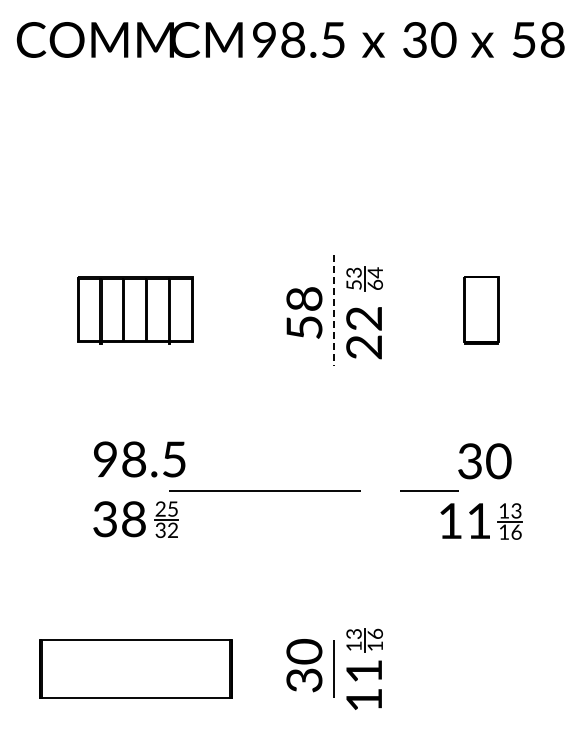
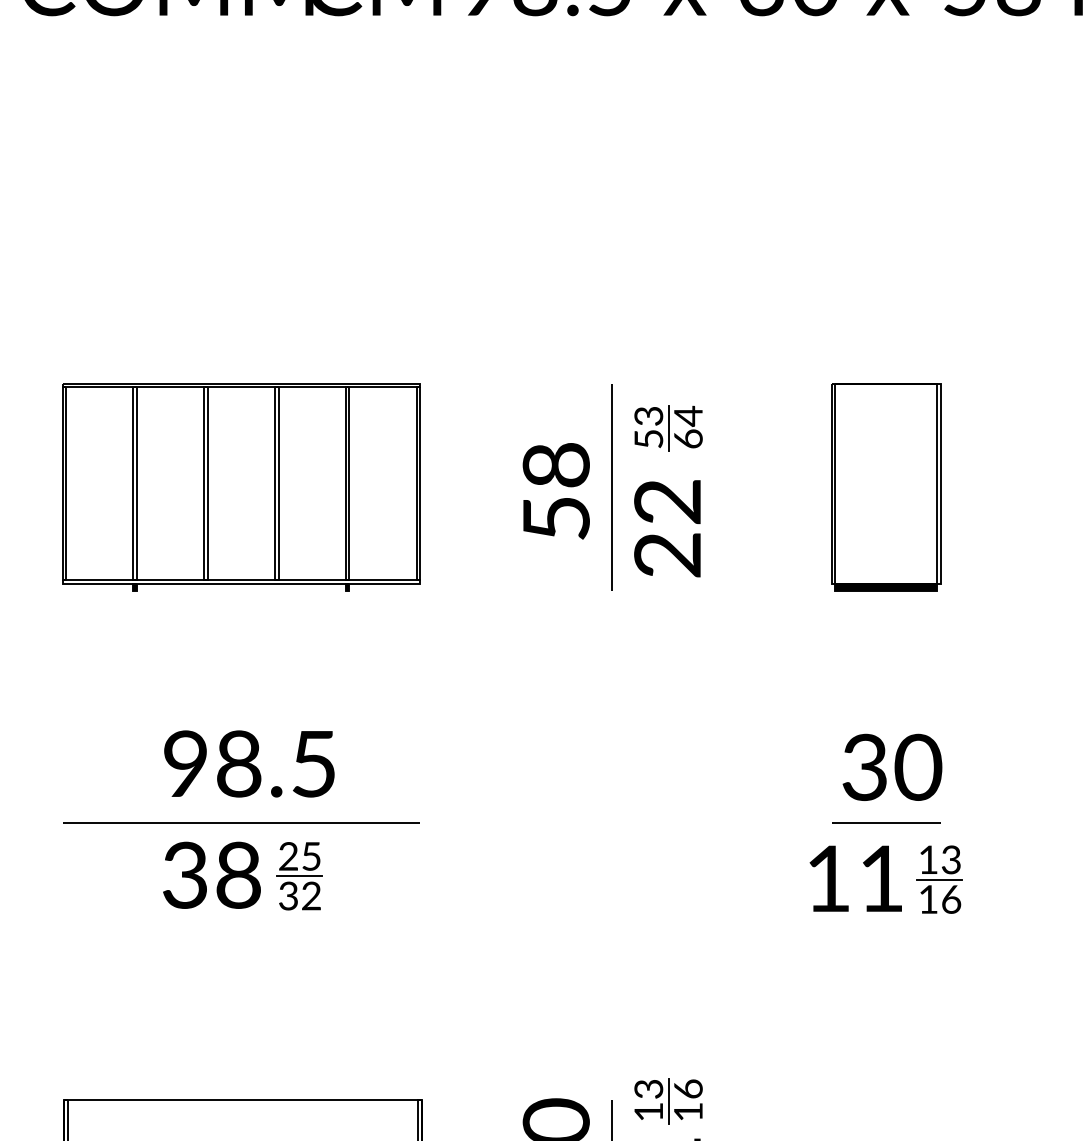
part: (134, 310) -> (239, 486), size x1.67
line: (334, 310) -> (612, 486), dashed -> solid
part: (481, 310) -> (886, 486), size x1.67
line: (264, 490) -> (239, 821), moved
line: (429, 490) -> (886, 821), moved

